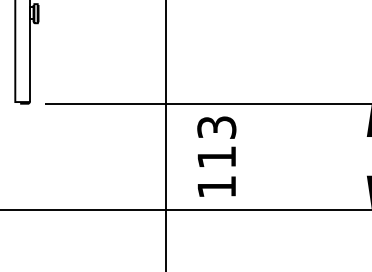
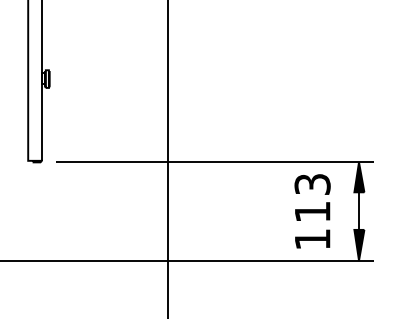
text: (216, 156) -> (312, 211), moved

